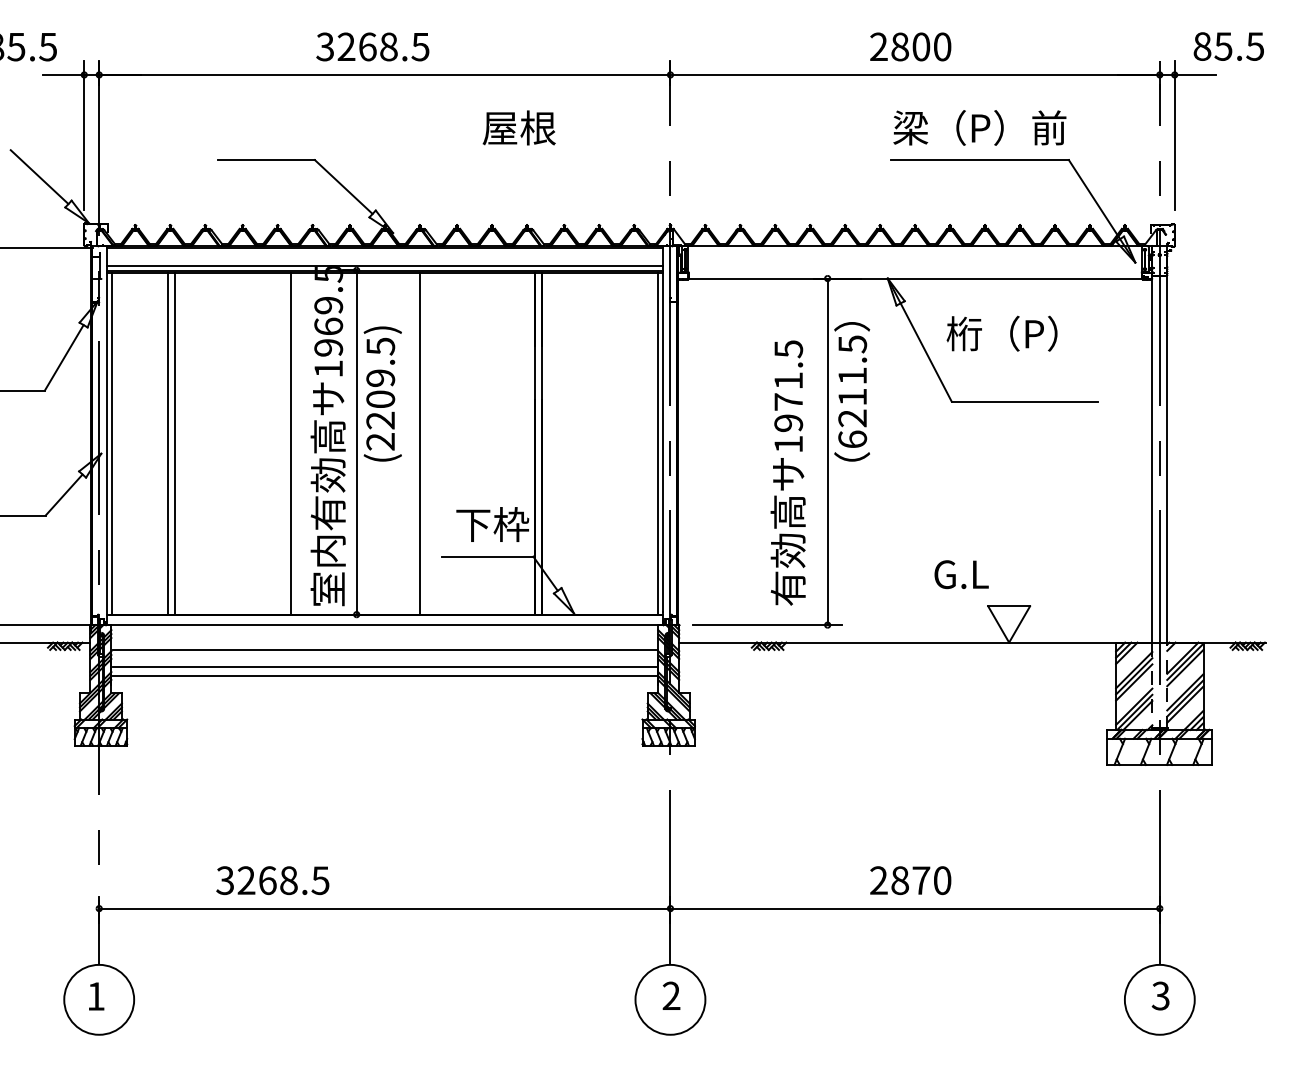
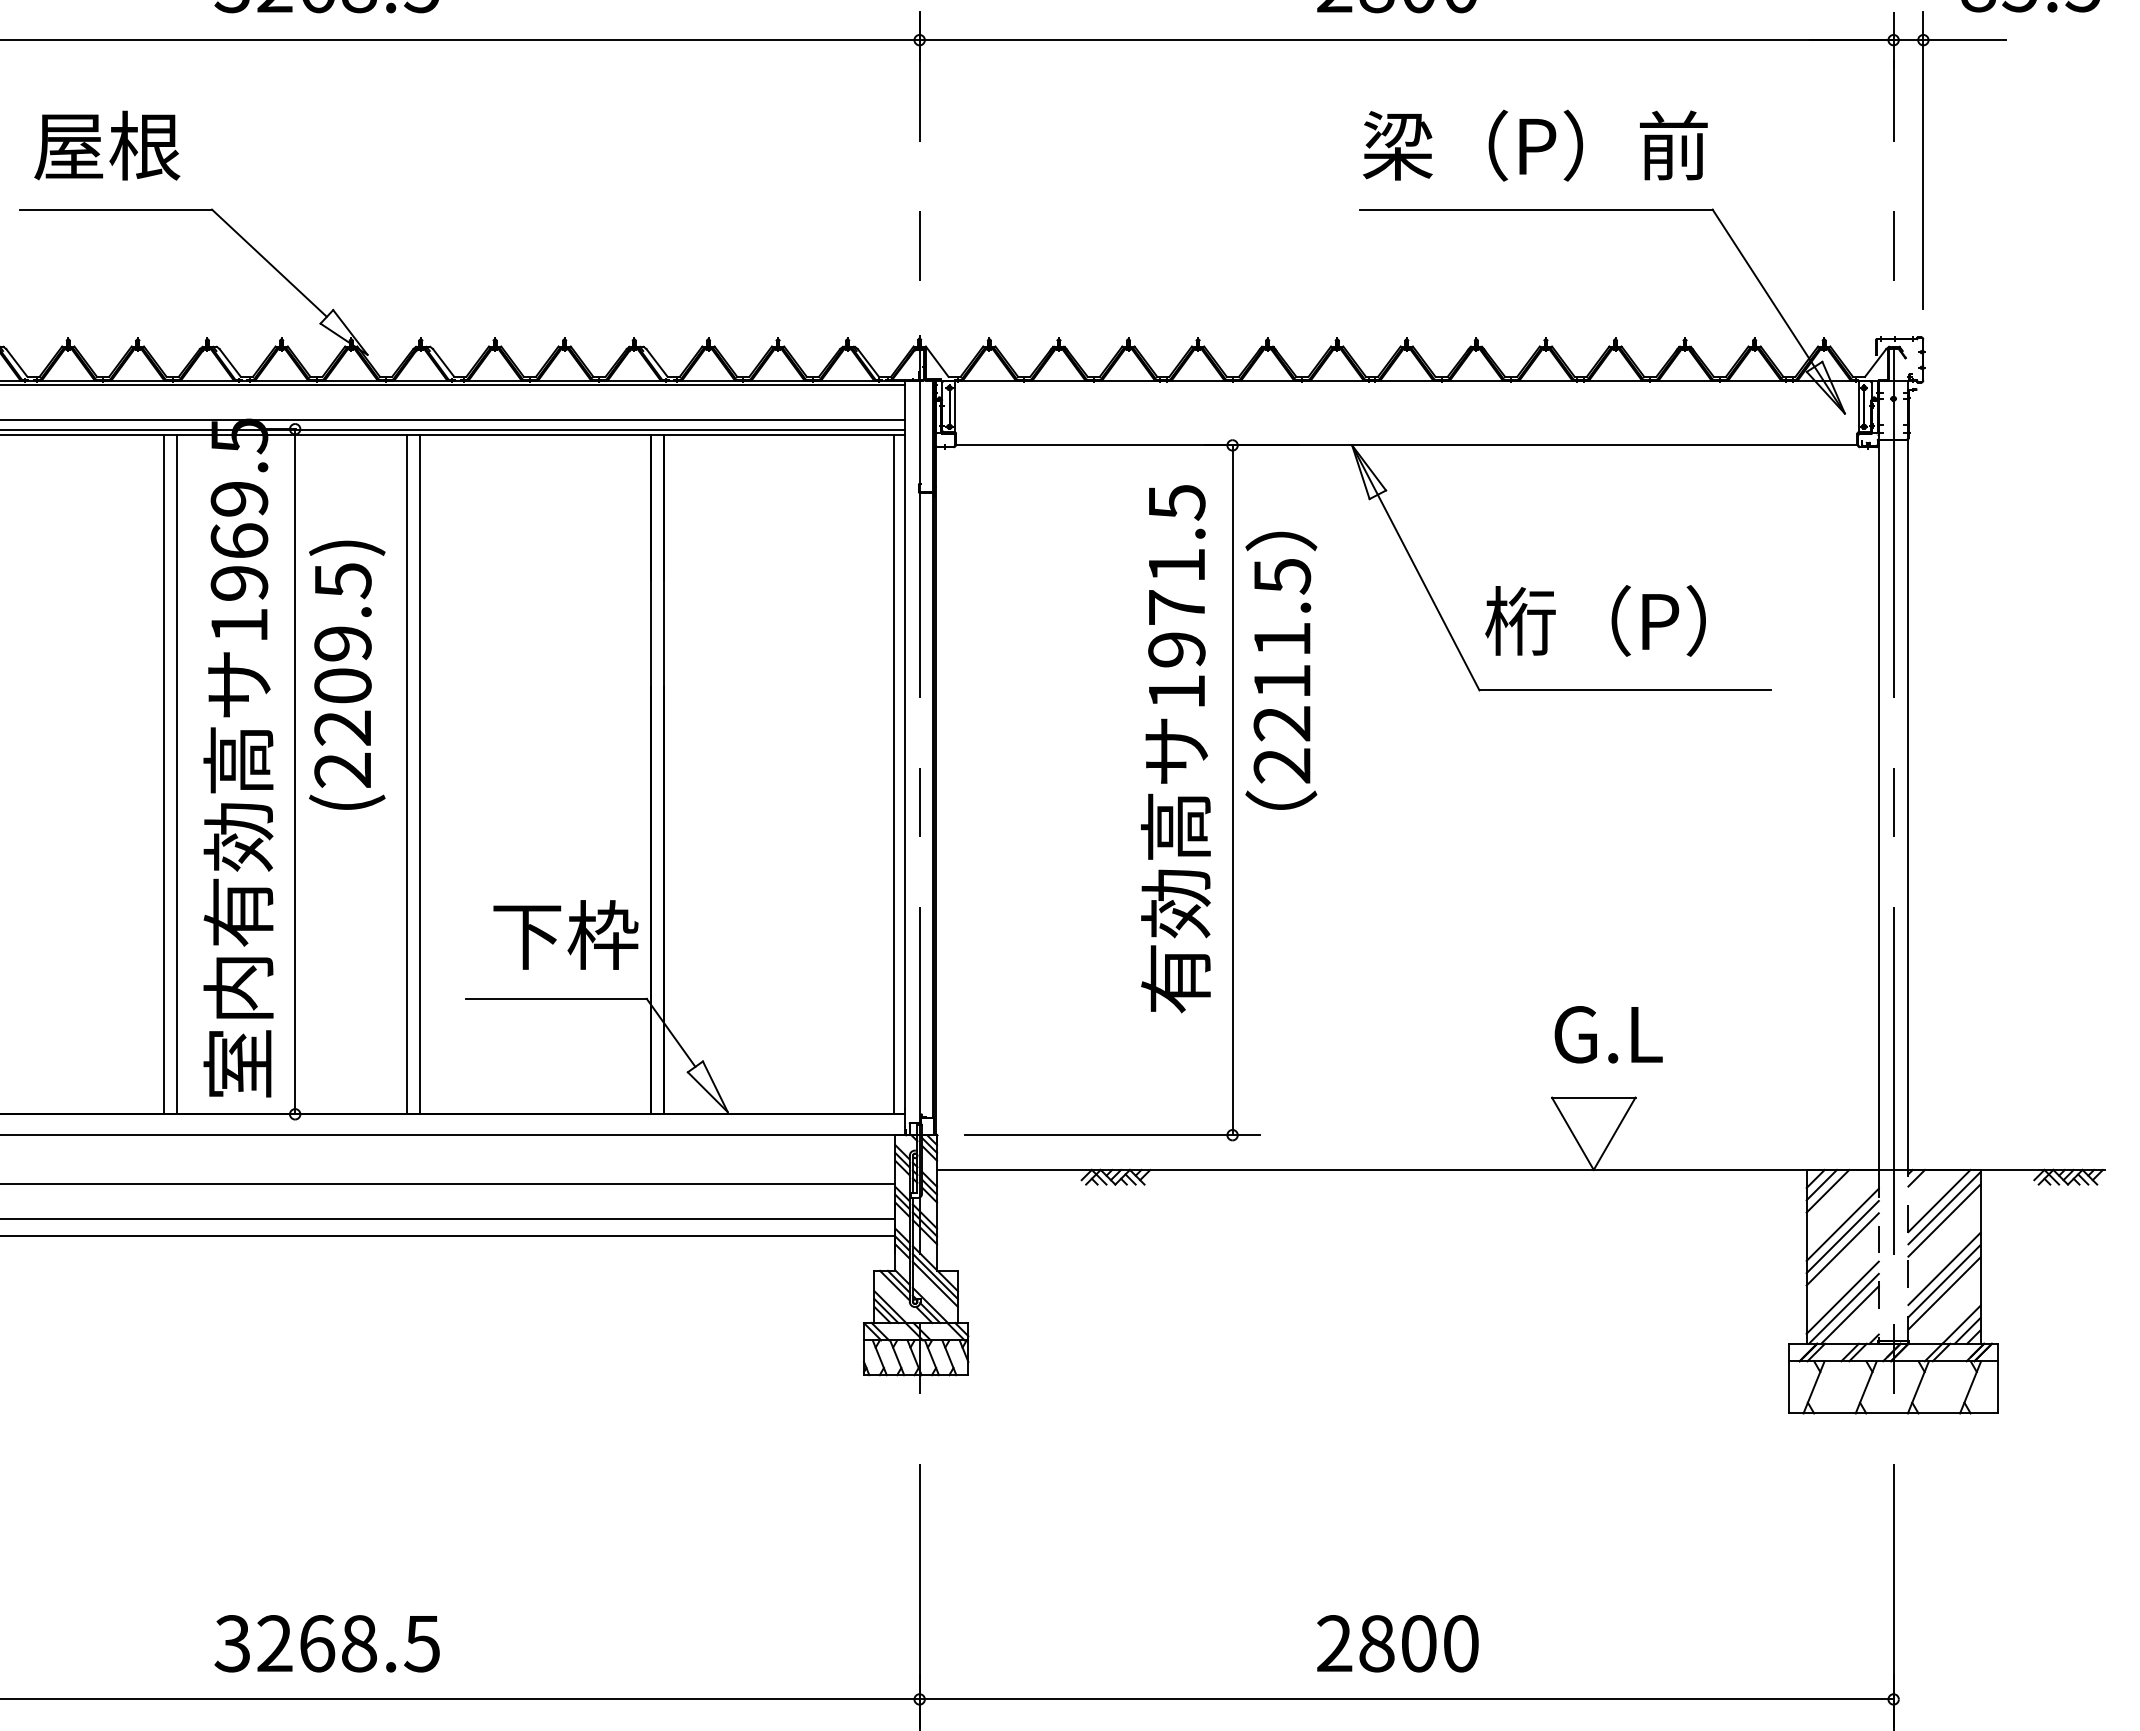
text: (518, 127) -> (105, 144), moved
text: (1001, 333) -> (1594, 620), moved
text: (852, 439) -> (1281, 765), 6211.5 -> 2211.5
line: (297, 443) -> (177, 773), added
line: (413, 443) -> (408, 773), added
text: (787, 472) -> (1174, 747), moved
text: (961, 574) -> (1608, 1034), moved
text: (272, 880) -> (326, 1643), moved
text: (921, 880) -> (1419, 1643), 2870 -> 2800

